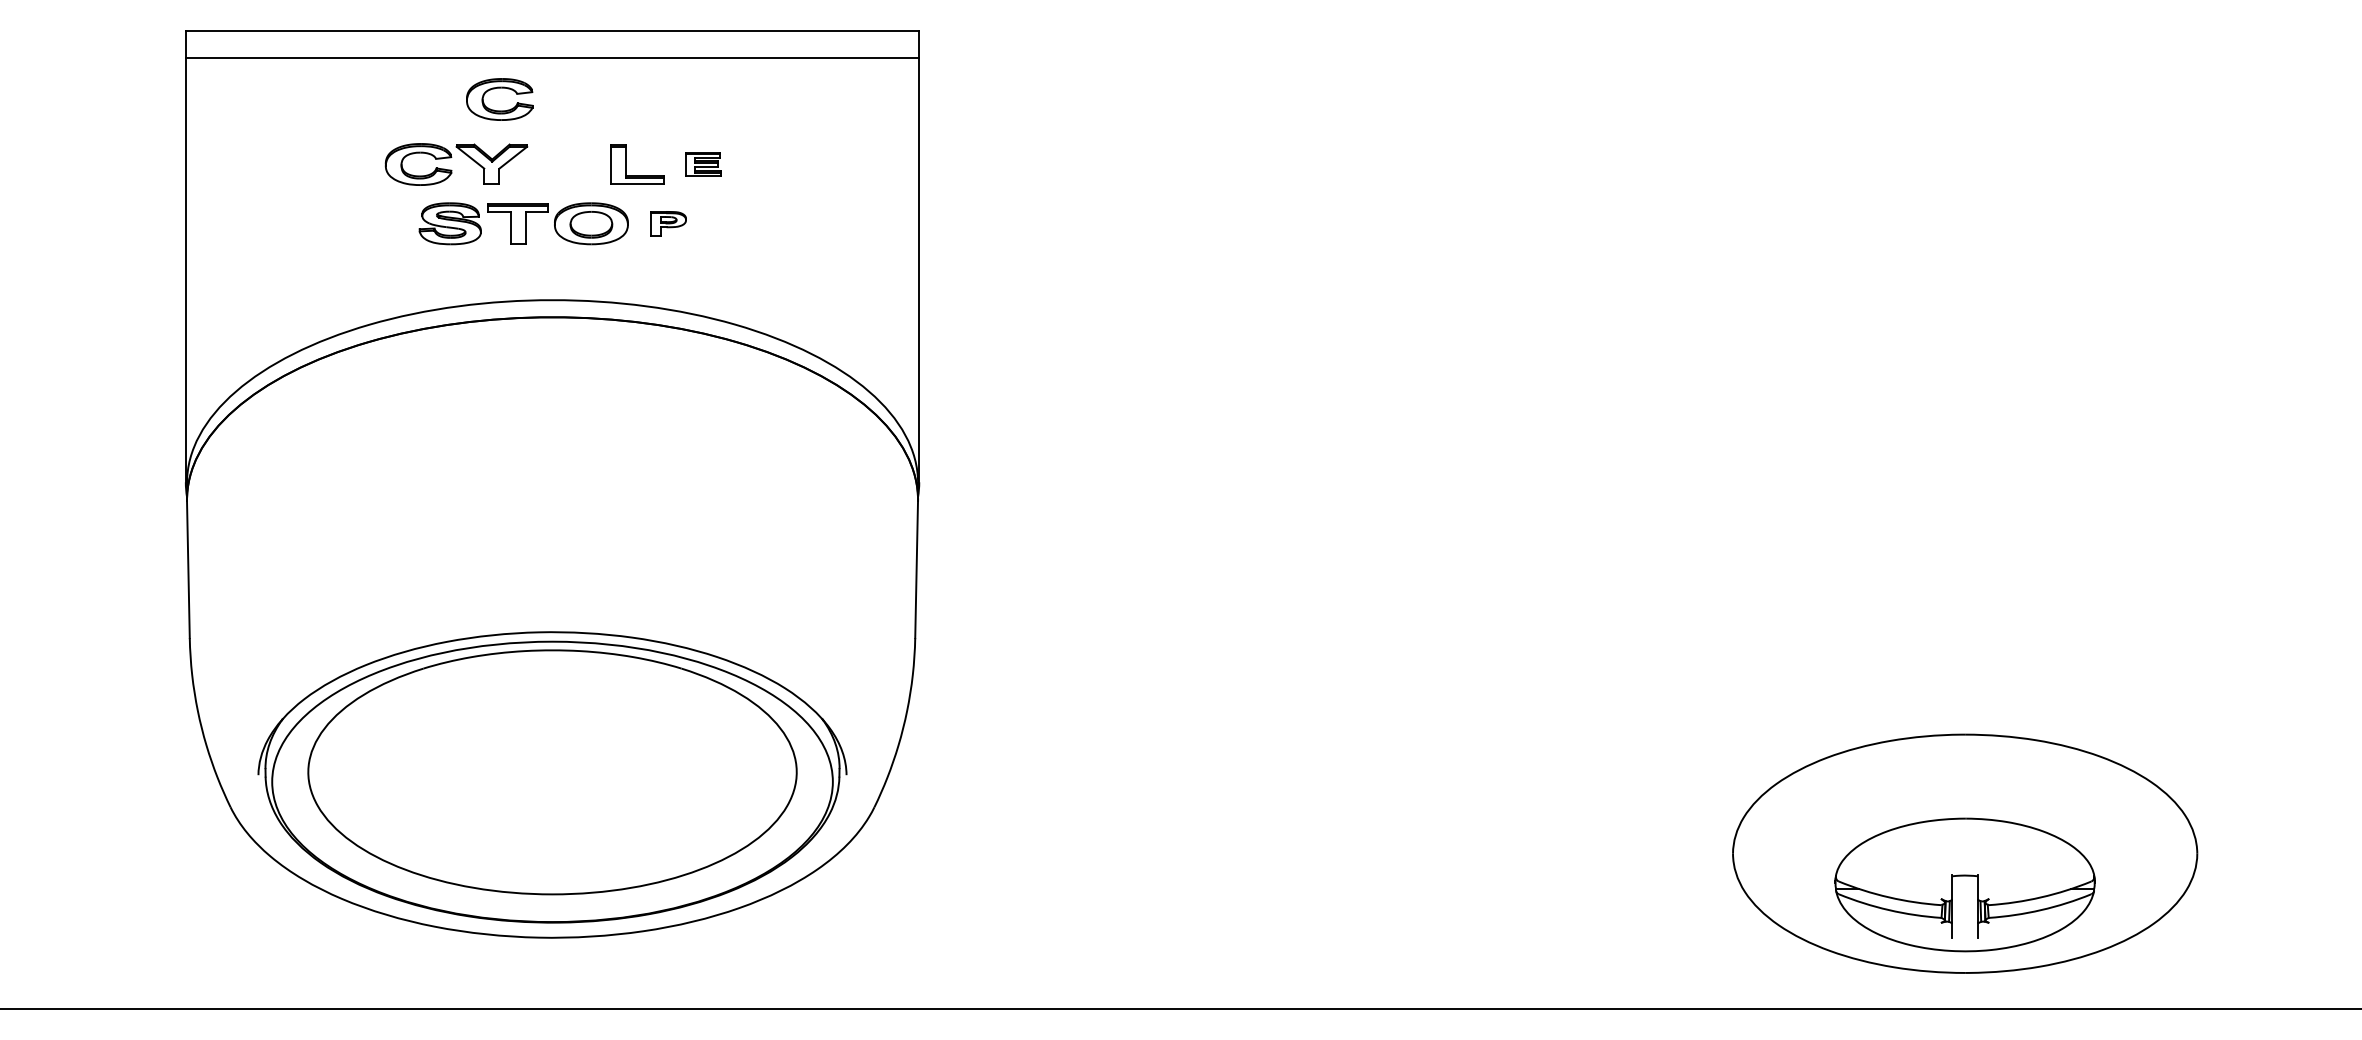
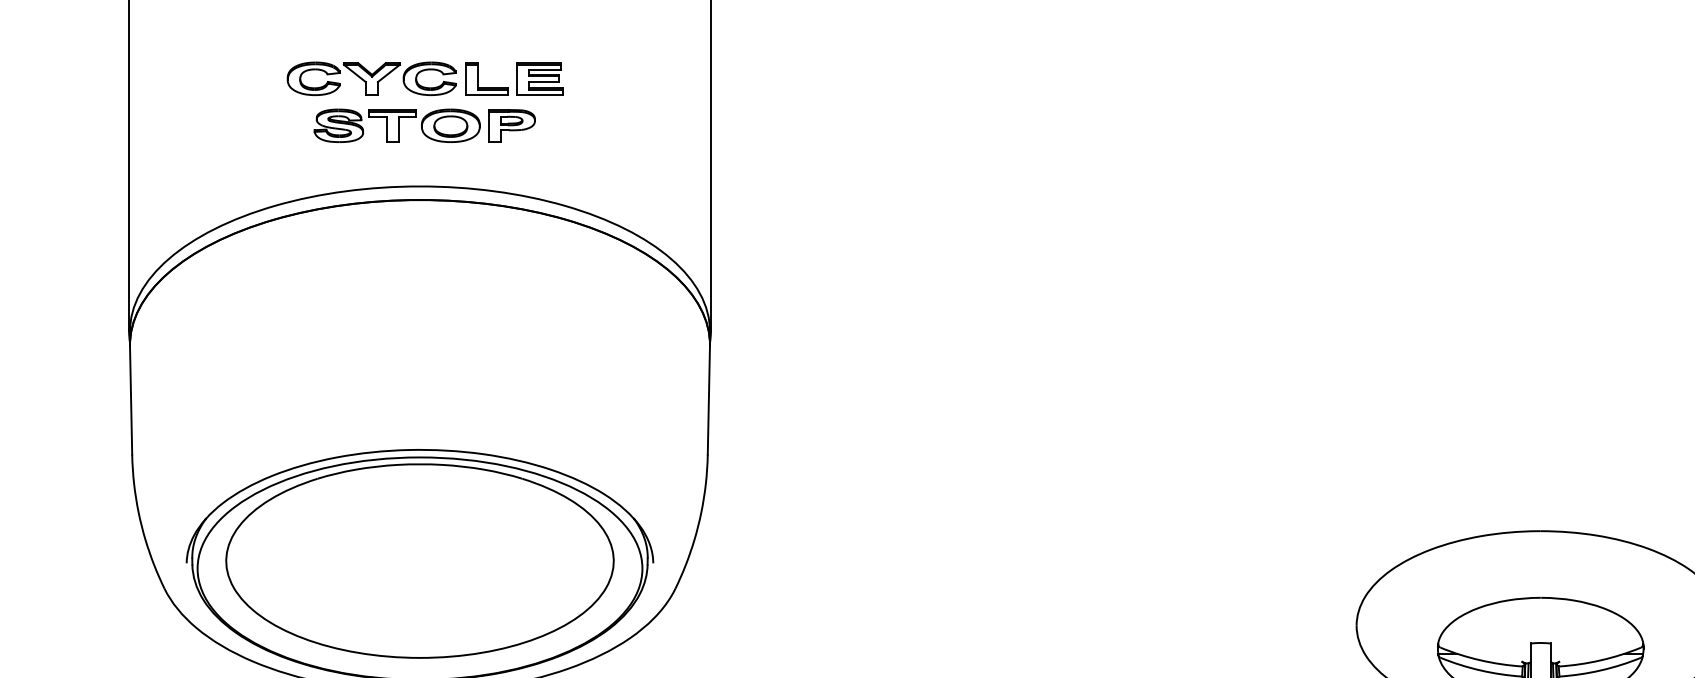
part: (499, 88) -> (429, 70), moved
part: (703, 164) -> (539, 78), size x1.67
part: (668, 223) -> (512, 125), size x1.67

